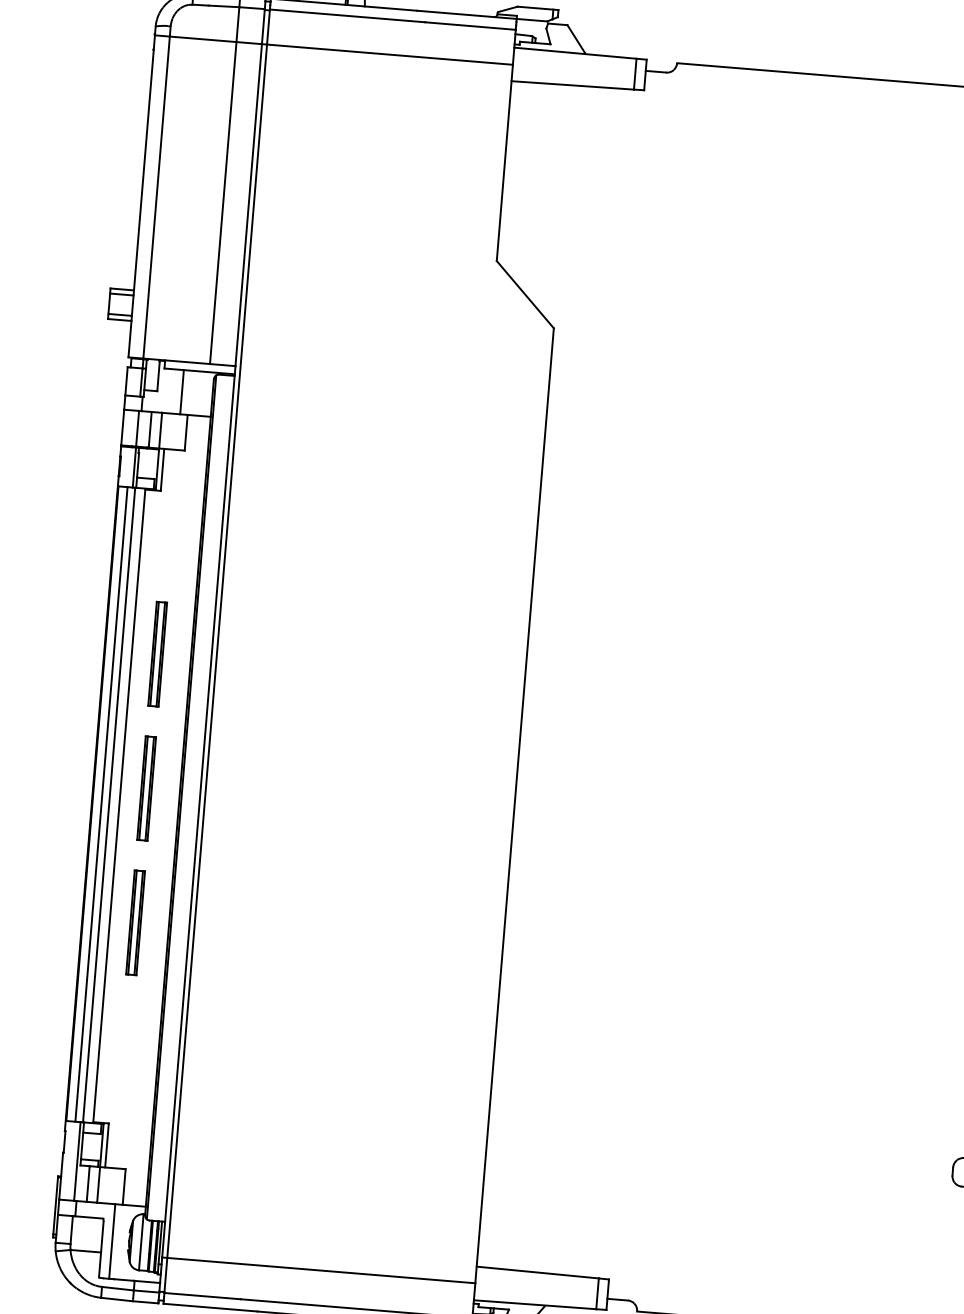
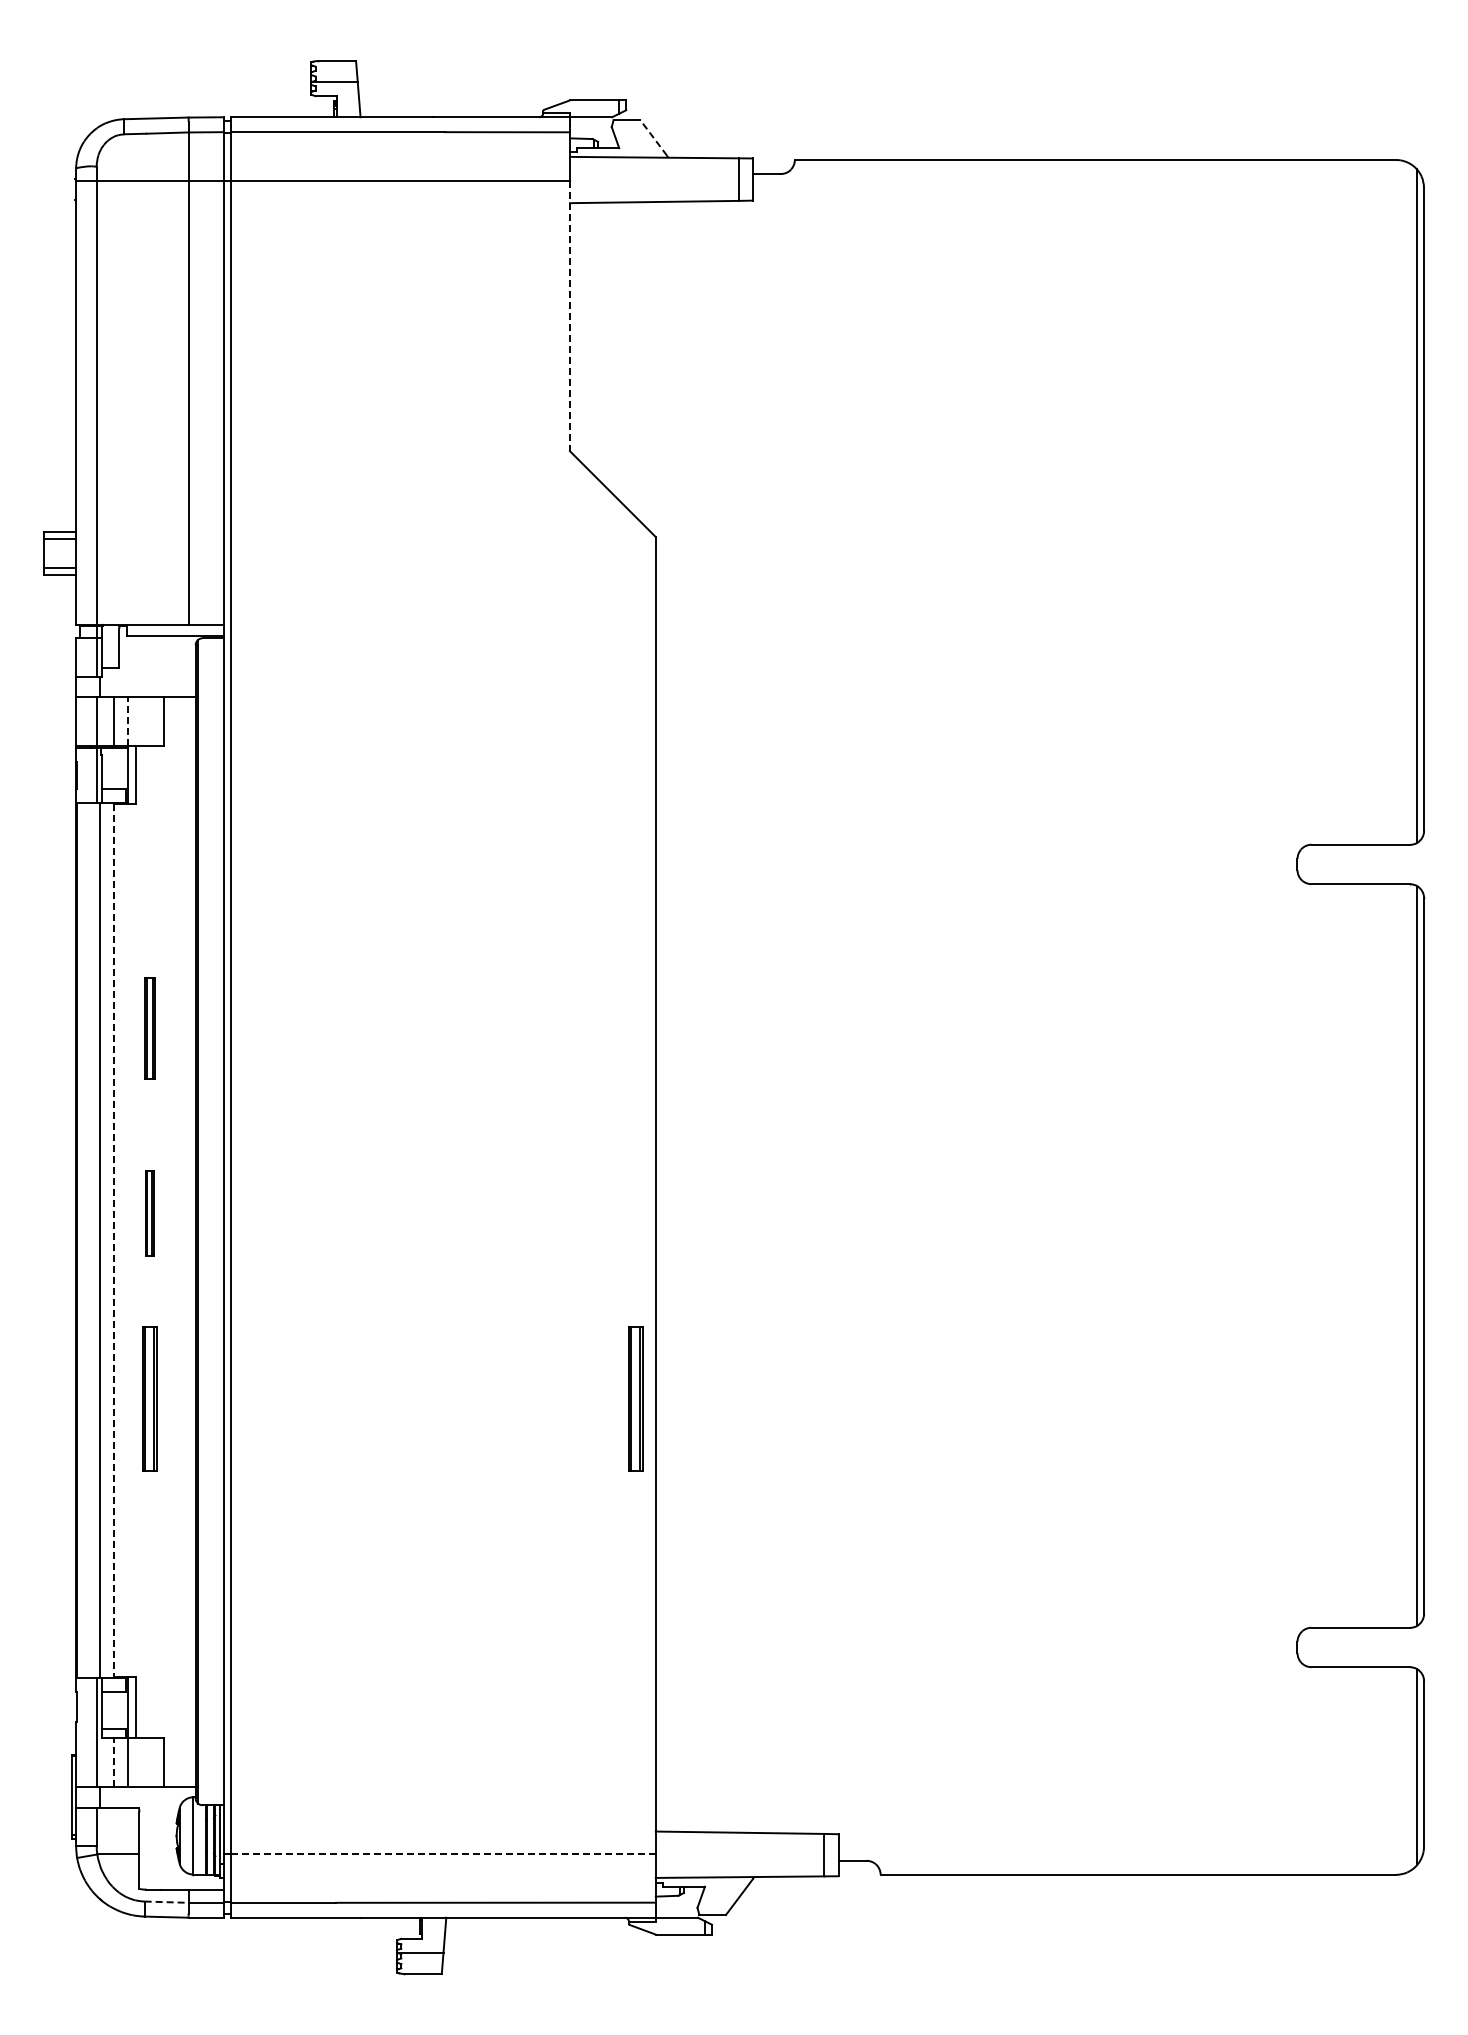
line: (576, 38) -> (653, 137), solid -> dashed
line: (505, 163) -> (570, 316), solid -> dashed
line: (182, 391) -> (153, 665), removed
line: (160, 430) -> (128, 721), solid -> dashed
part: (157, 654) -> (149, 1028), size x0.7
part: (146, 788) -> (149, 1213), size x0.6
line: (101, 804) -> (89, 1240), removed
line: (119, 805) -> (114, 1240), solid -> dashed
part: (487, 951) -> (635, 1398), added
line: (88, 1184) -> (114, 1762), solid -> dashed
line: (112, 1241) -> (153, 1837), removed
line: (320, 1270) -> (442, 1854), solid -> dashed
line: (118, 1288) -> (167, 1902), solid -> dashed

